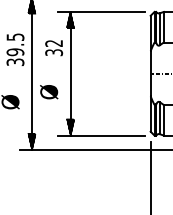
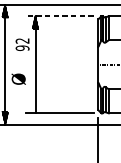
line: (100, 11) -> (59, 15), solid -> dashed
text: (53, 52) -> (22, 48), 32 -> 92
hatch: (70, 127) -> (35, 106), removed

